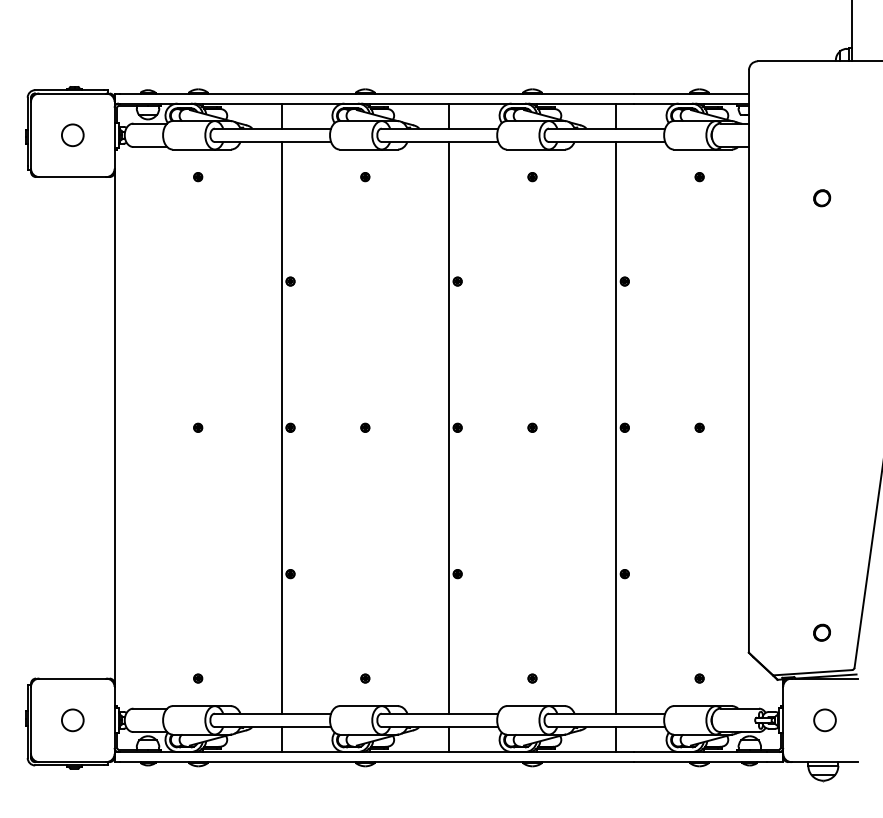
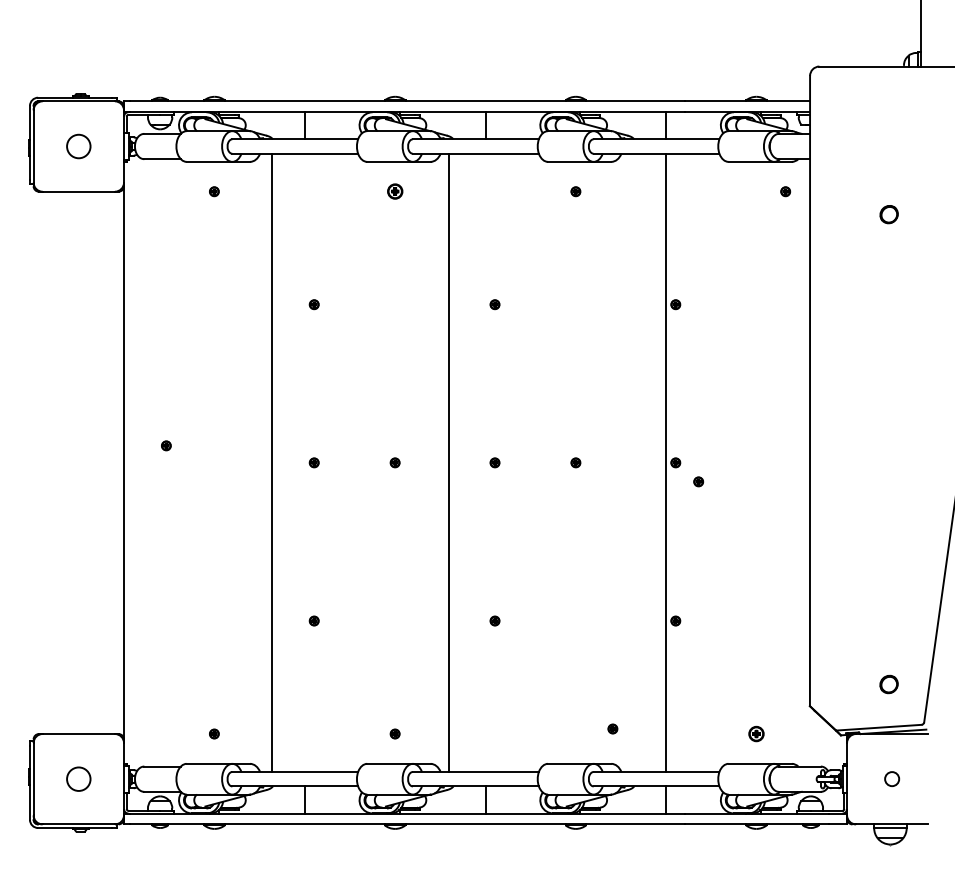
part: (364, 176) -> (394, 191), size x1.6
part: (699, 176) -> (785, 191), moved
part: (198, 427) -> (166, 445), moved
line: (281, 427) -> (271, 462), moved
line: (448, 427) -> (448, 462), moved
part: (699, 427) -> (698, 481), moved
part: (532, 678) -> (612, 728), moved
part: (699, 678) -> (756, 733), size x1.6
circle: (824, 719) -> (891, 778), size x0.6

